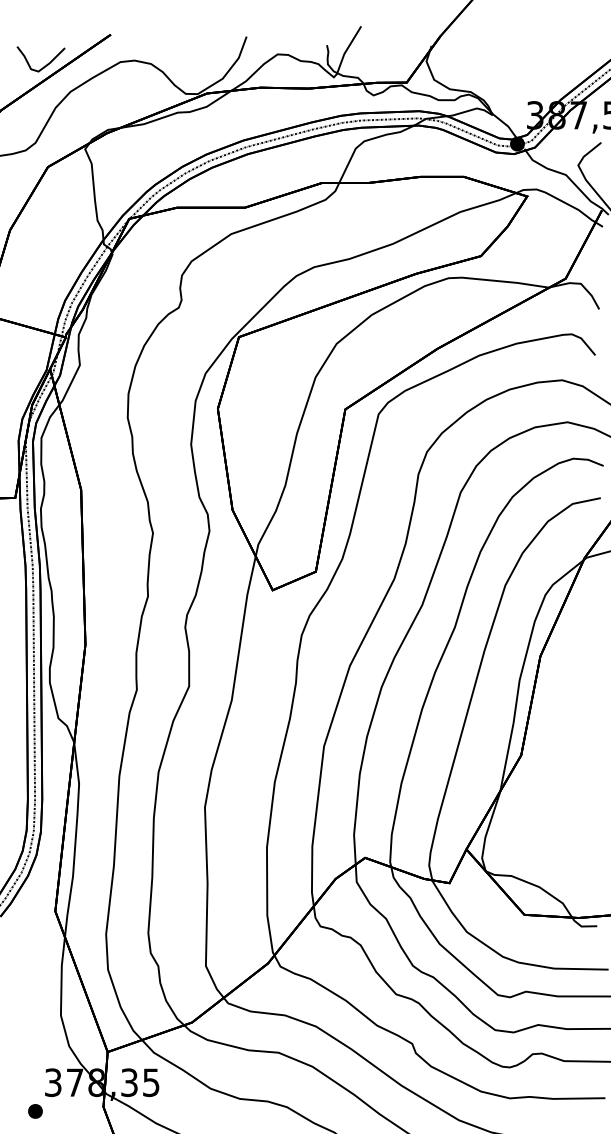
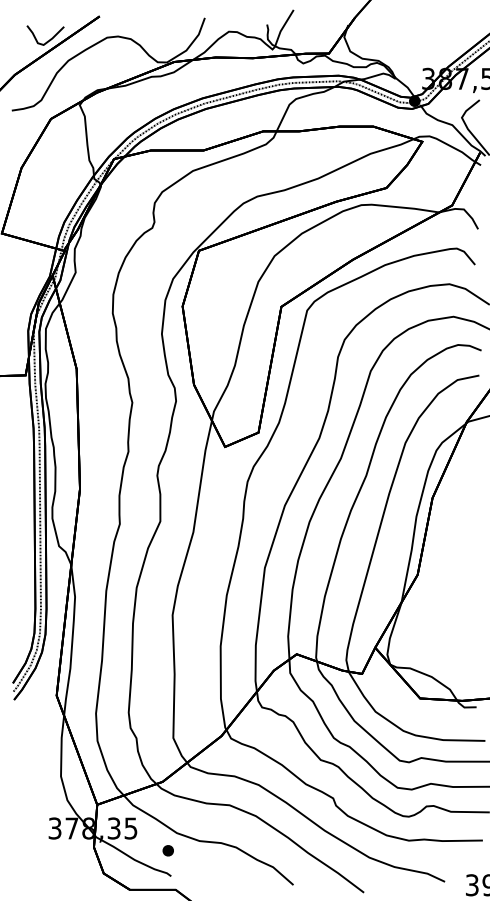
part: (34, 1111) -> (167, 850), moved

